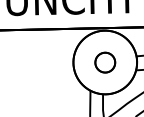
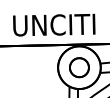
part: (105, 62) -> (79, 67), size x1.43

